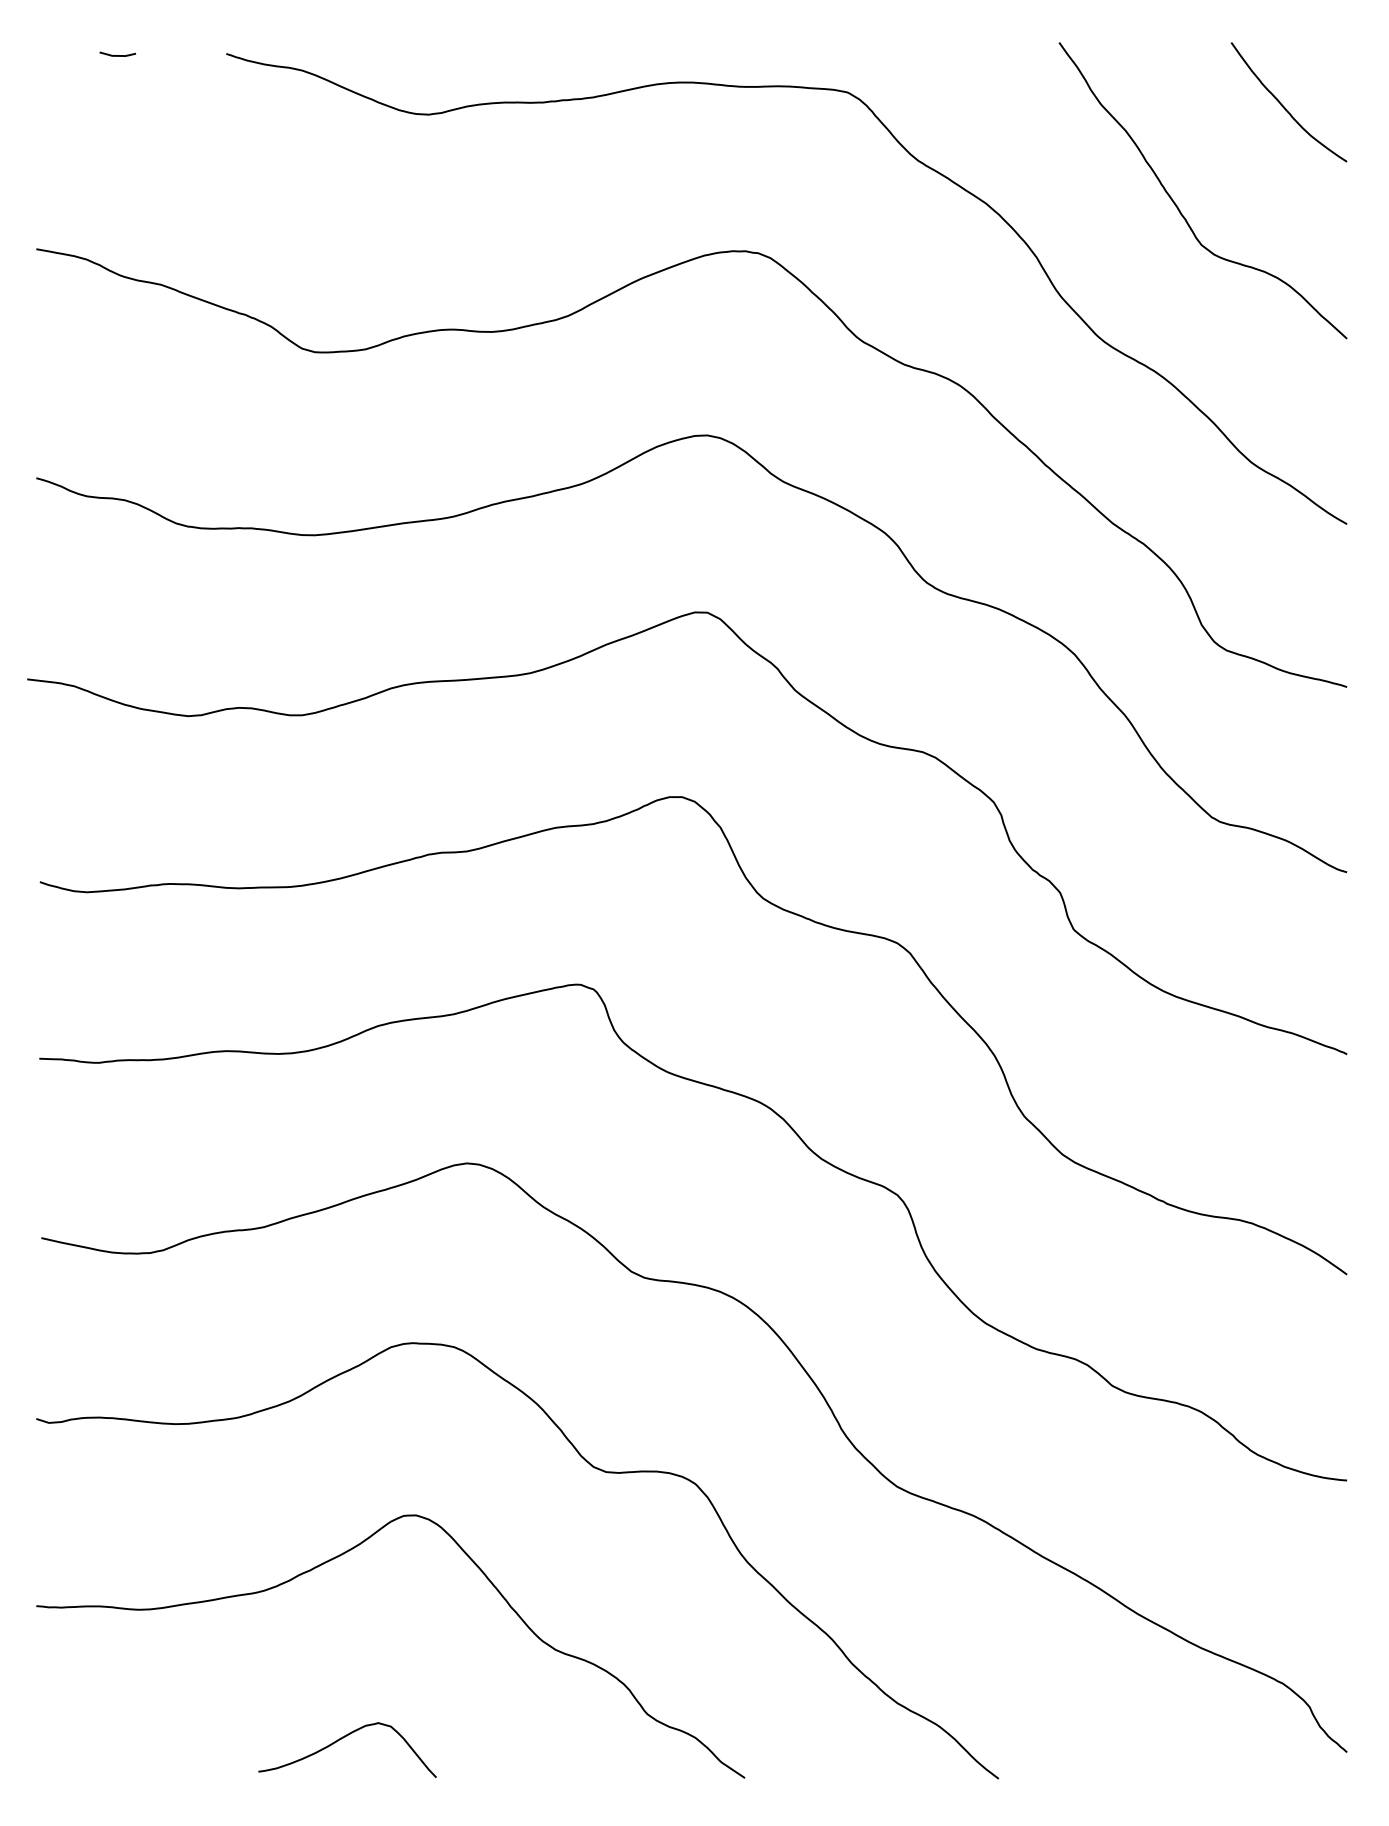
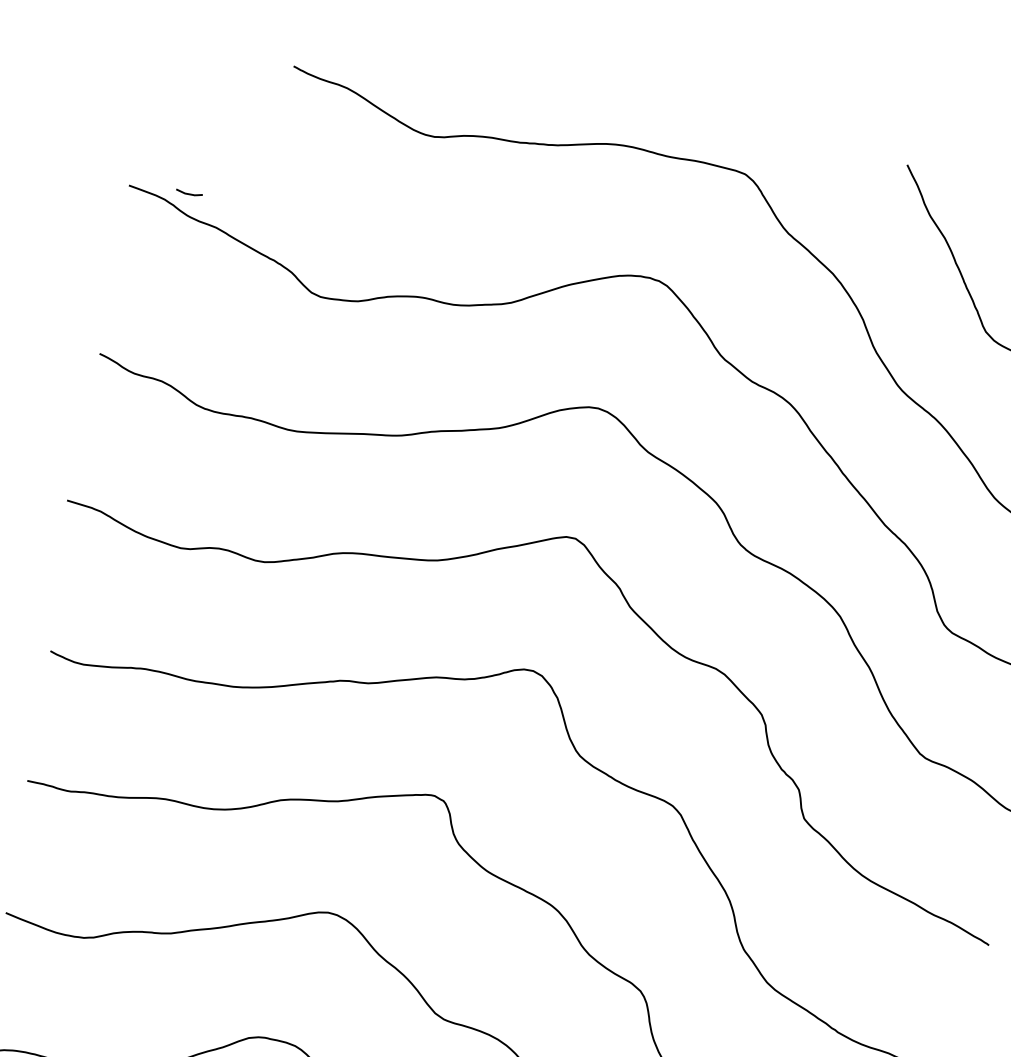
curve: (117, 55) -> (188, 193), moved

